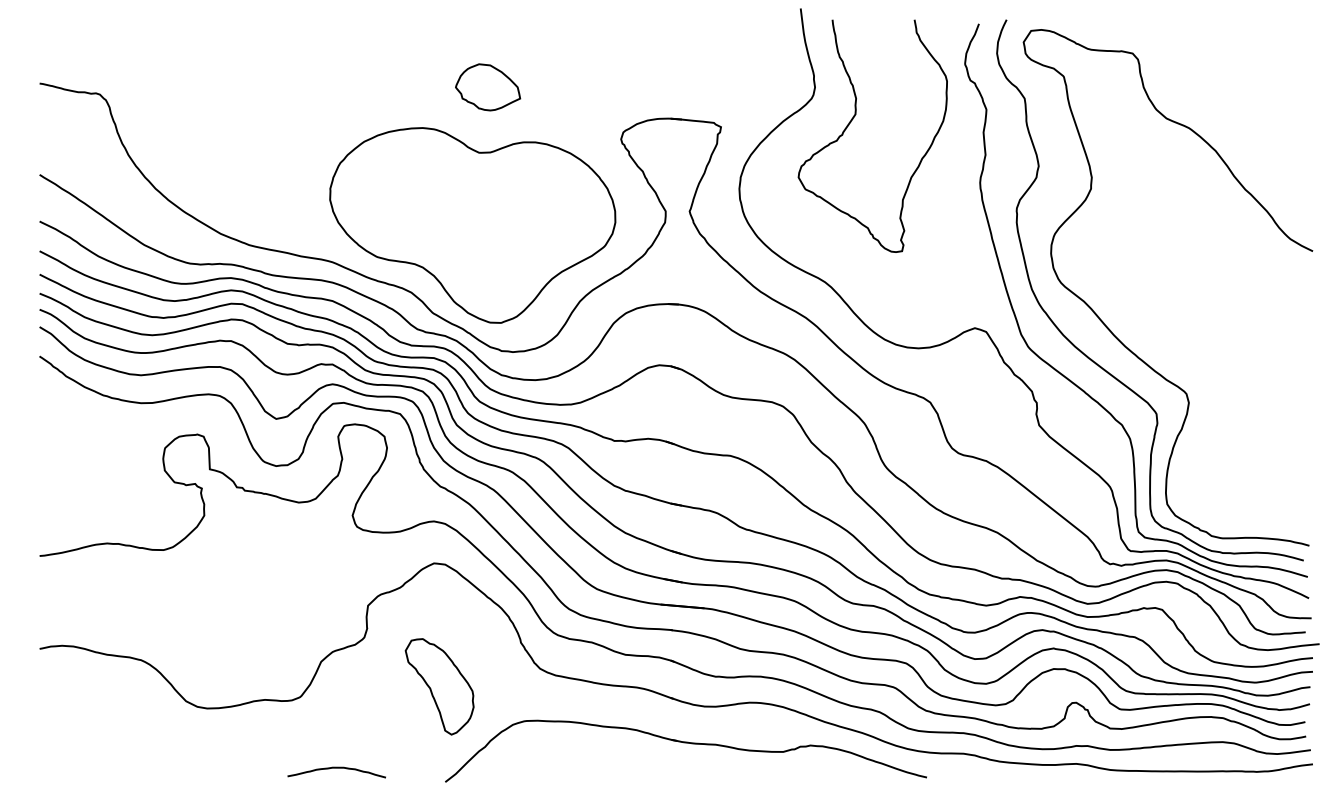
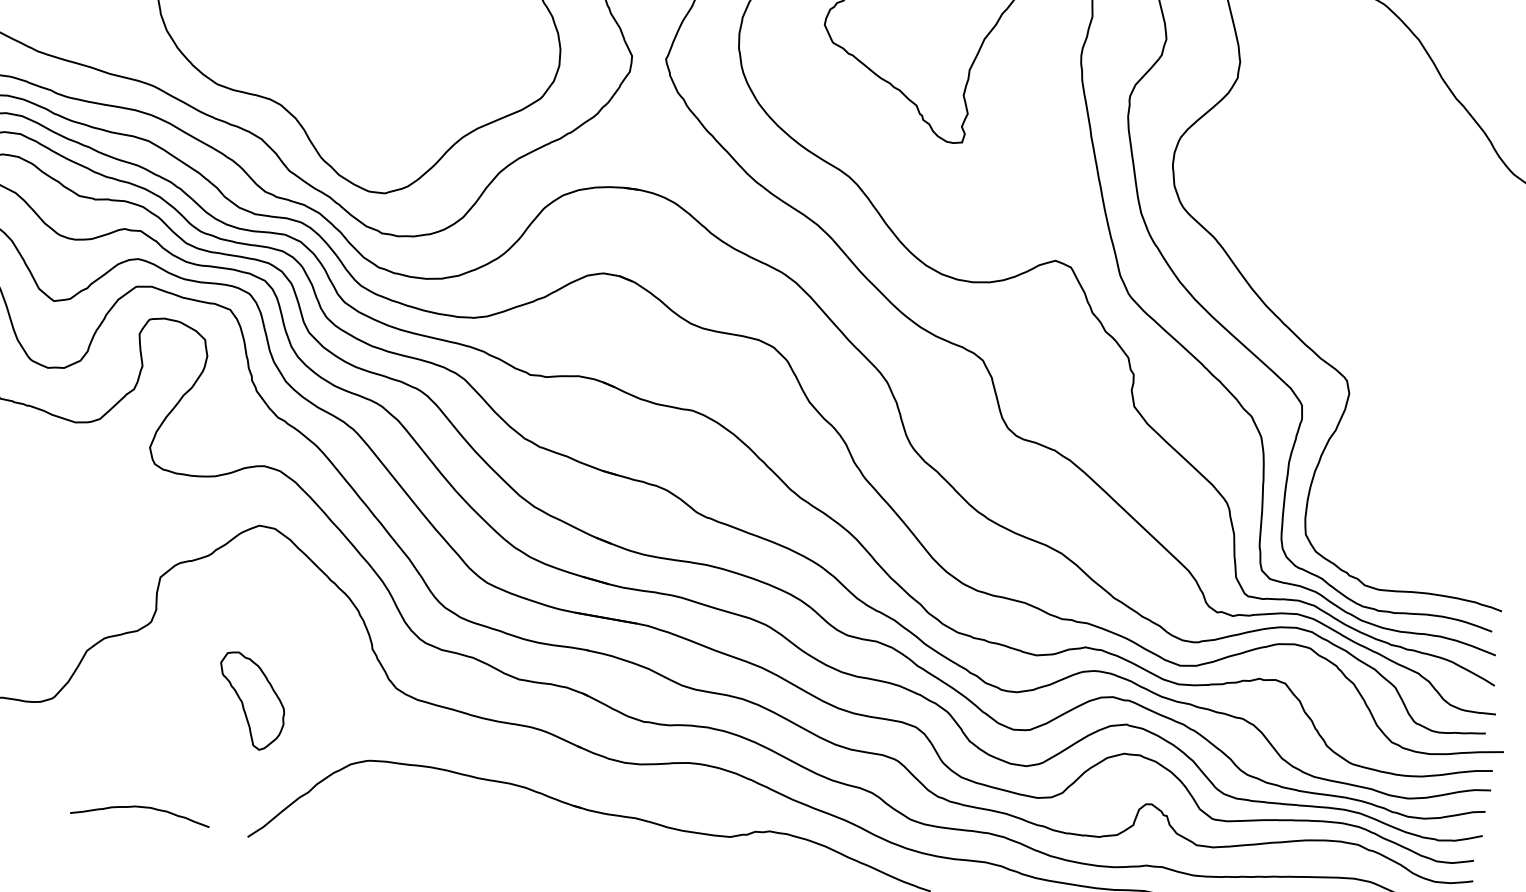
part: (439, 686) -> (251, 700), size x0.7
curve: (336, 768) -> (140, 808), moved

